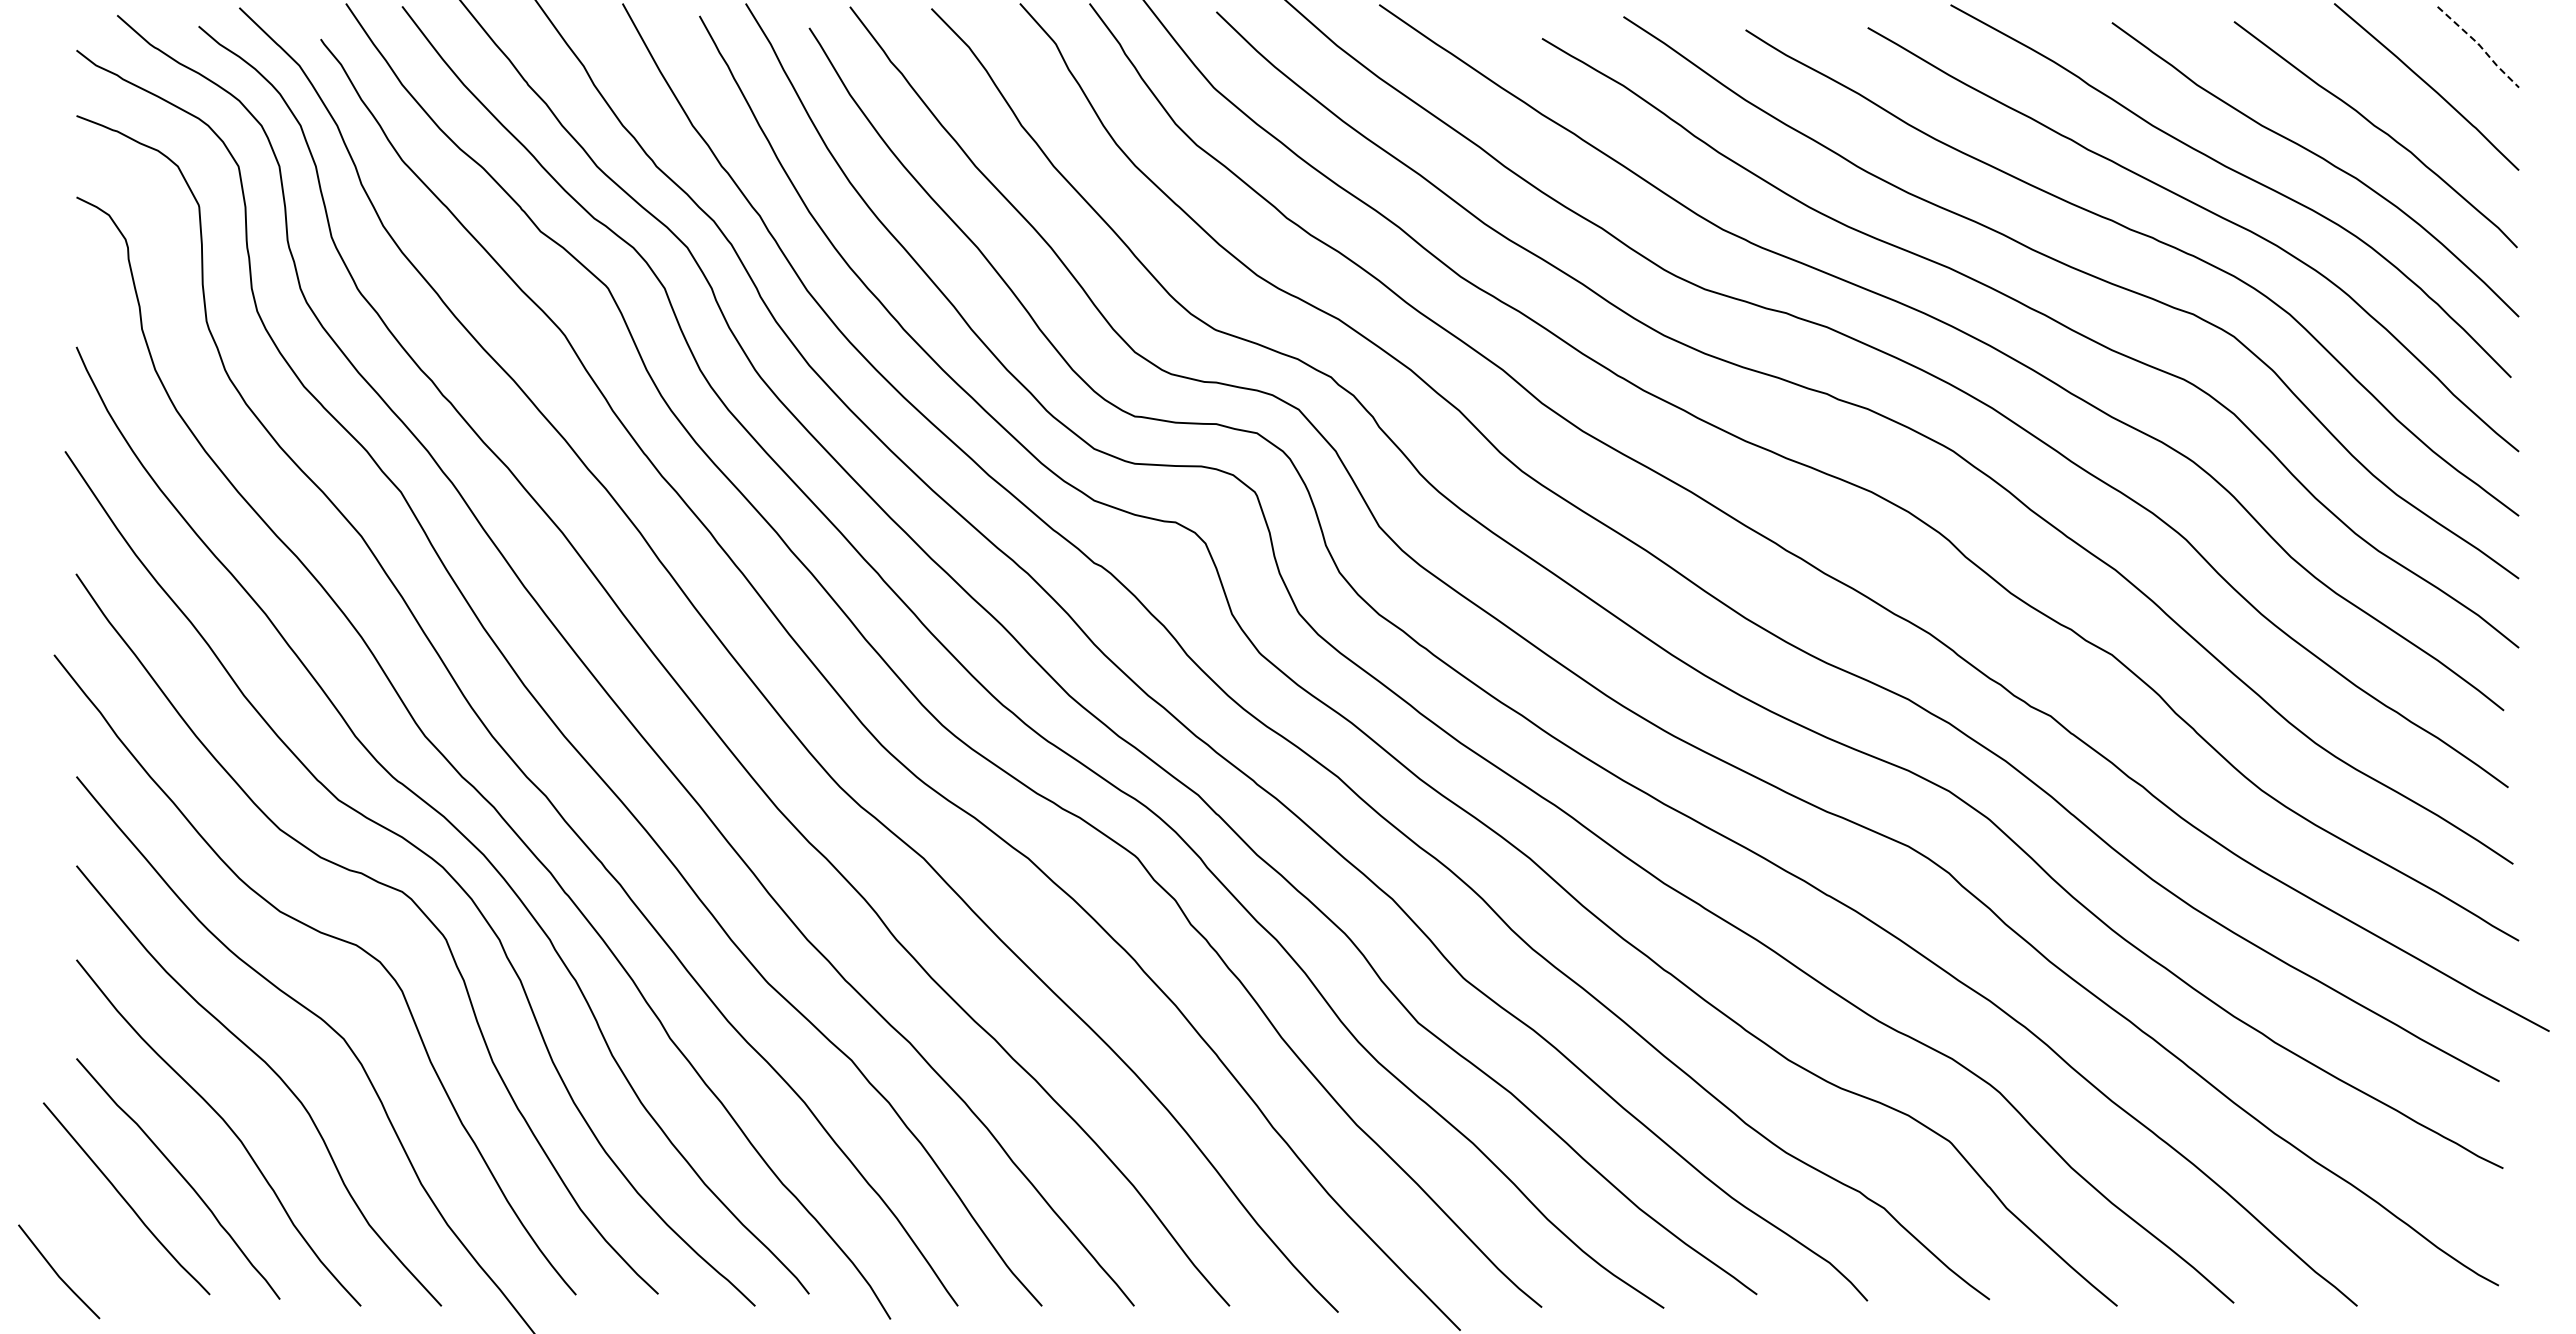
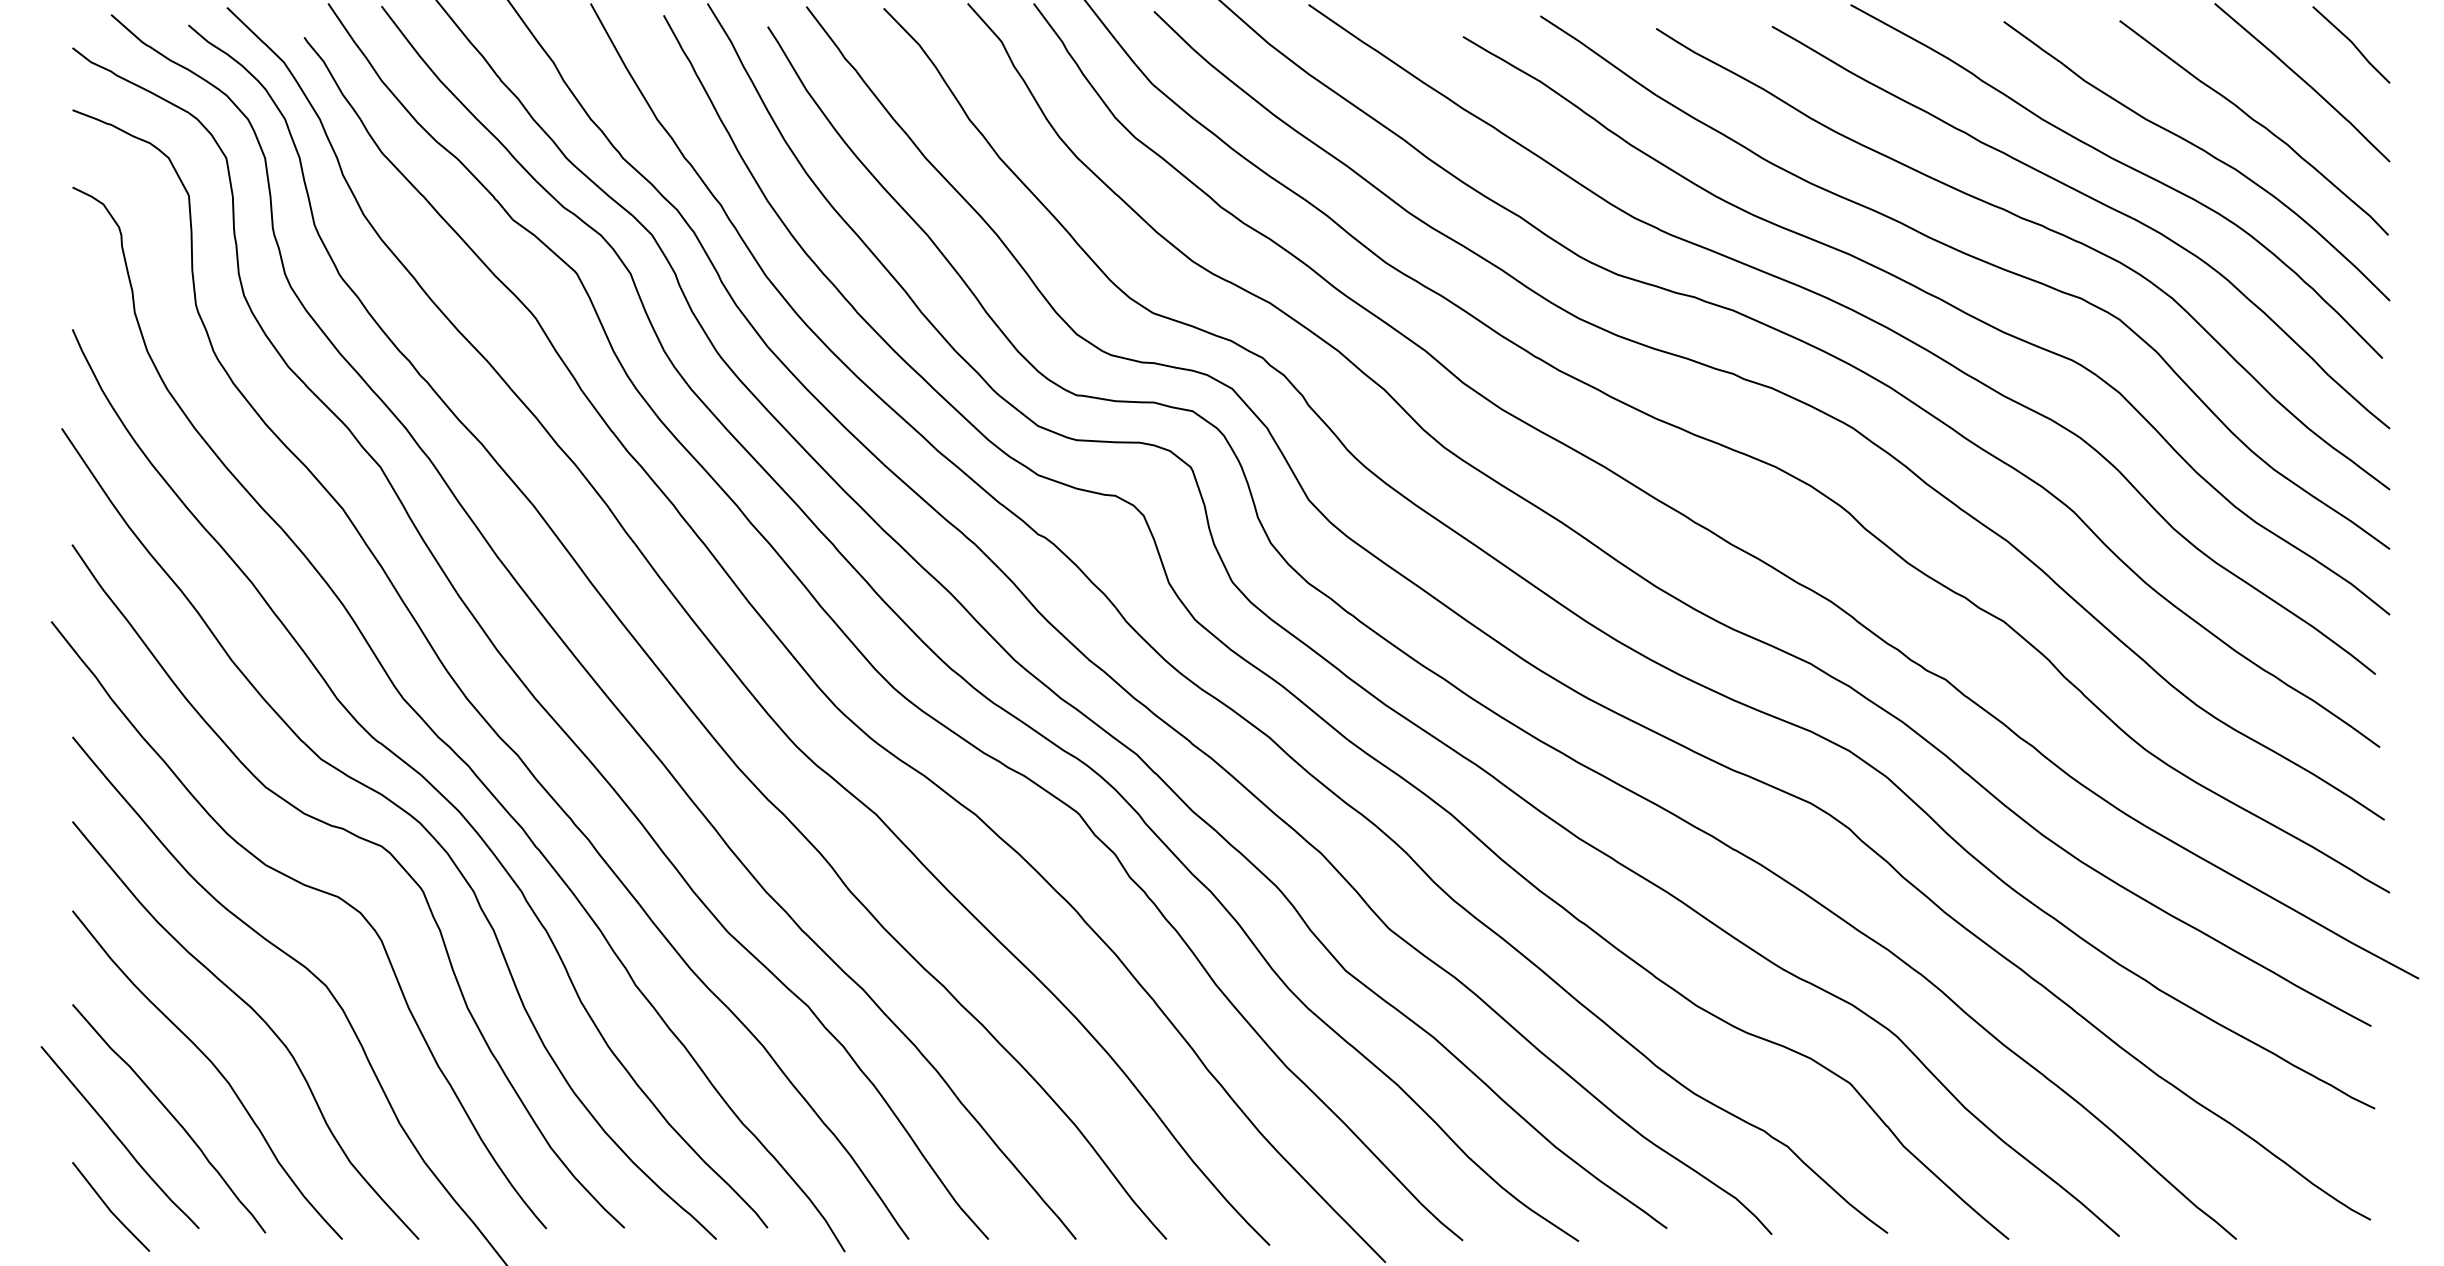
line: (2480, 46) -> (2353, 44), dashed -> solid
line: (57, 1273) -> (109, 1208), moved

